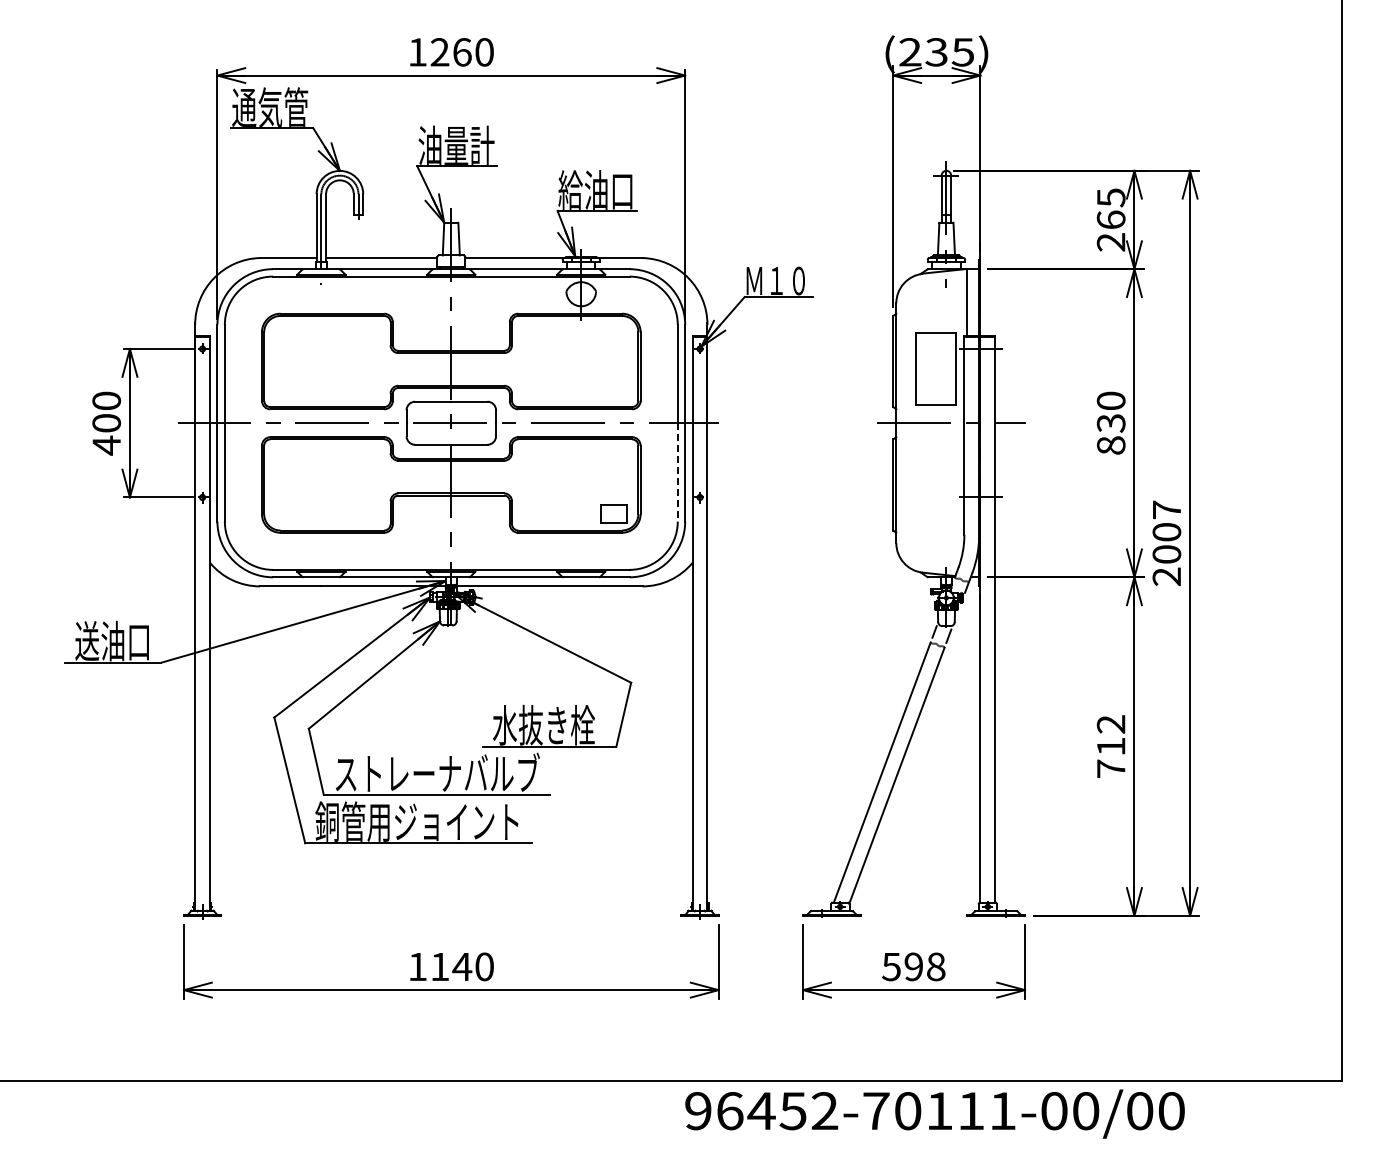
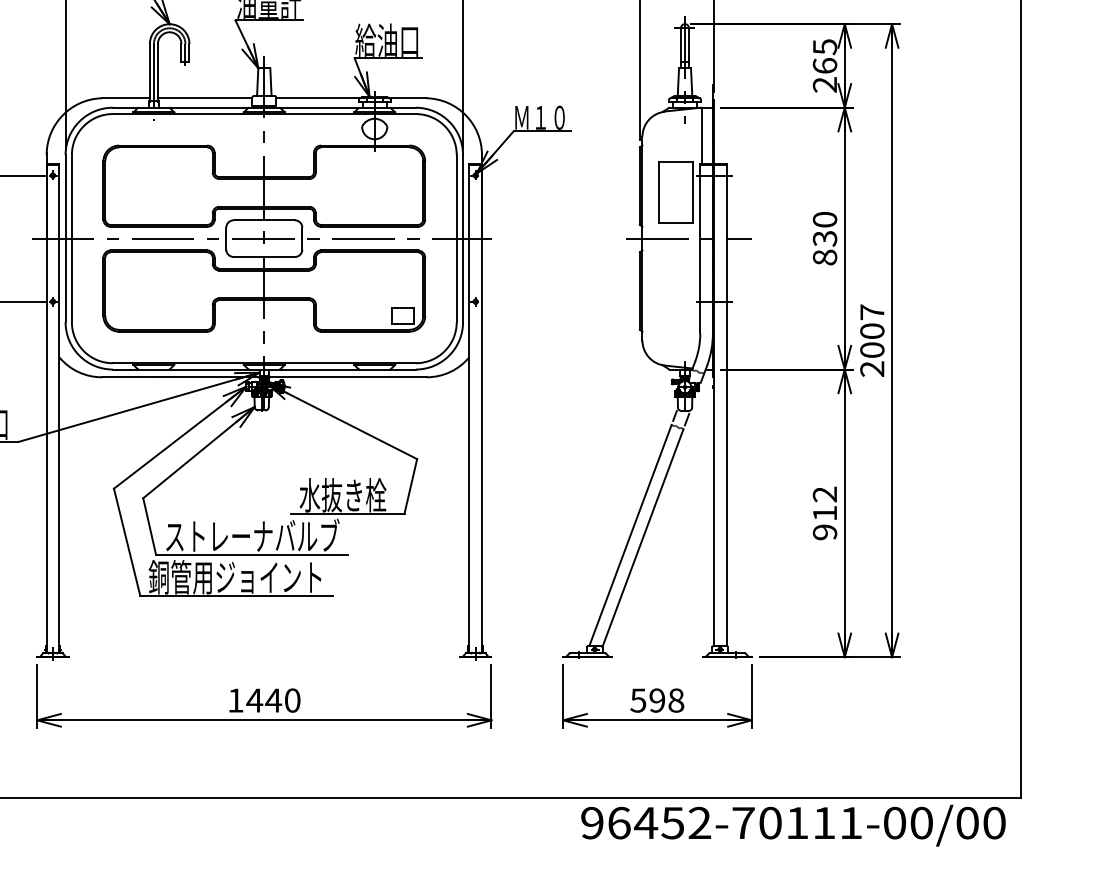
line: (677, 472) -> (456, 280), dashed -> solid
text: (1110, 768) -> (824, 532), 712 -> 912
text: (439, 966) -> (254, 700), 1140 -> 1440
text: (934, 1113) -> (792, 825), moved

